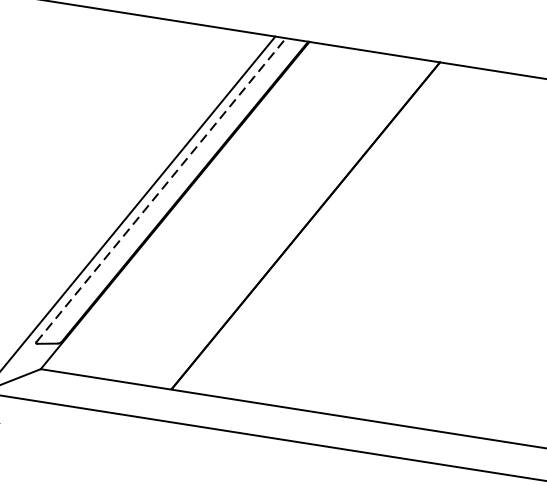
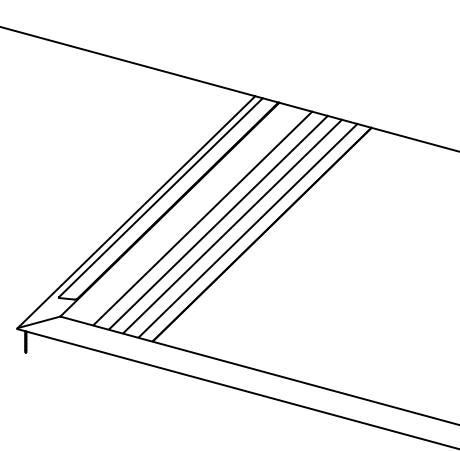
line: (161, 190) -> (161, 197), dashed -> solid
line: (221, 212) -> (202, 218), added
line: (243, 215) -> (218, 222), added
line: (263, 219) -> (232, 226), added
line: (285, 222) -> (247, 230), added

